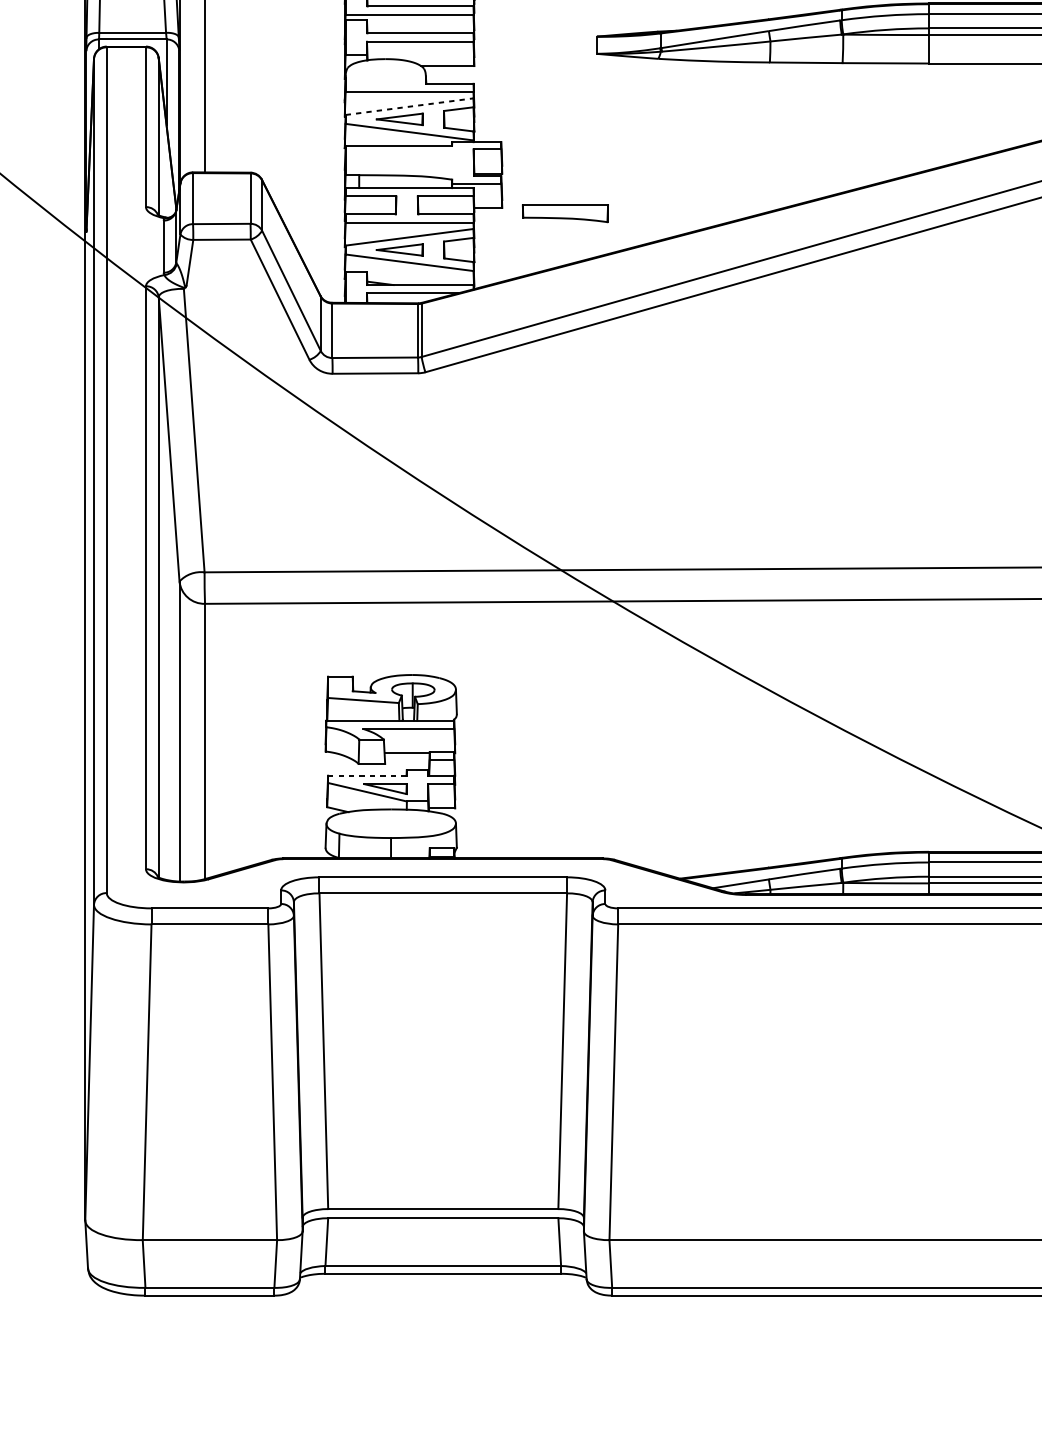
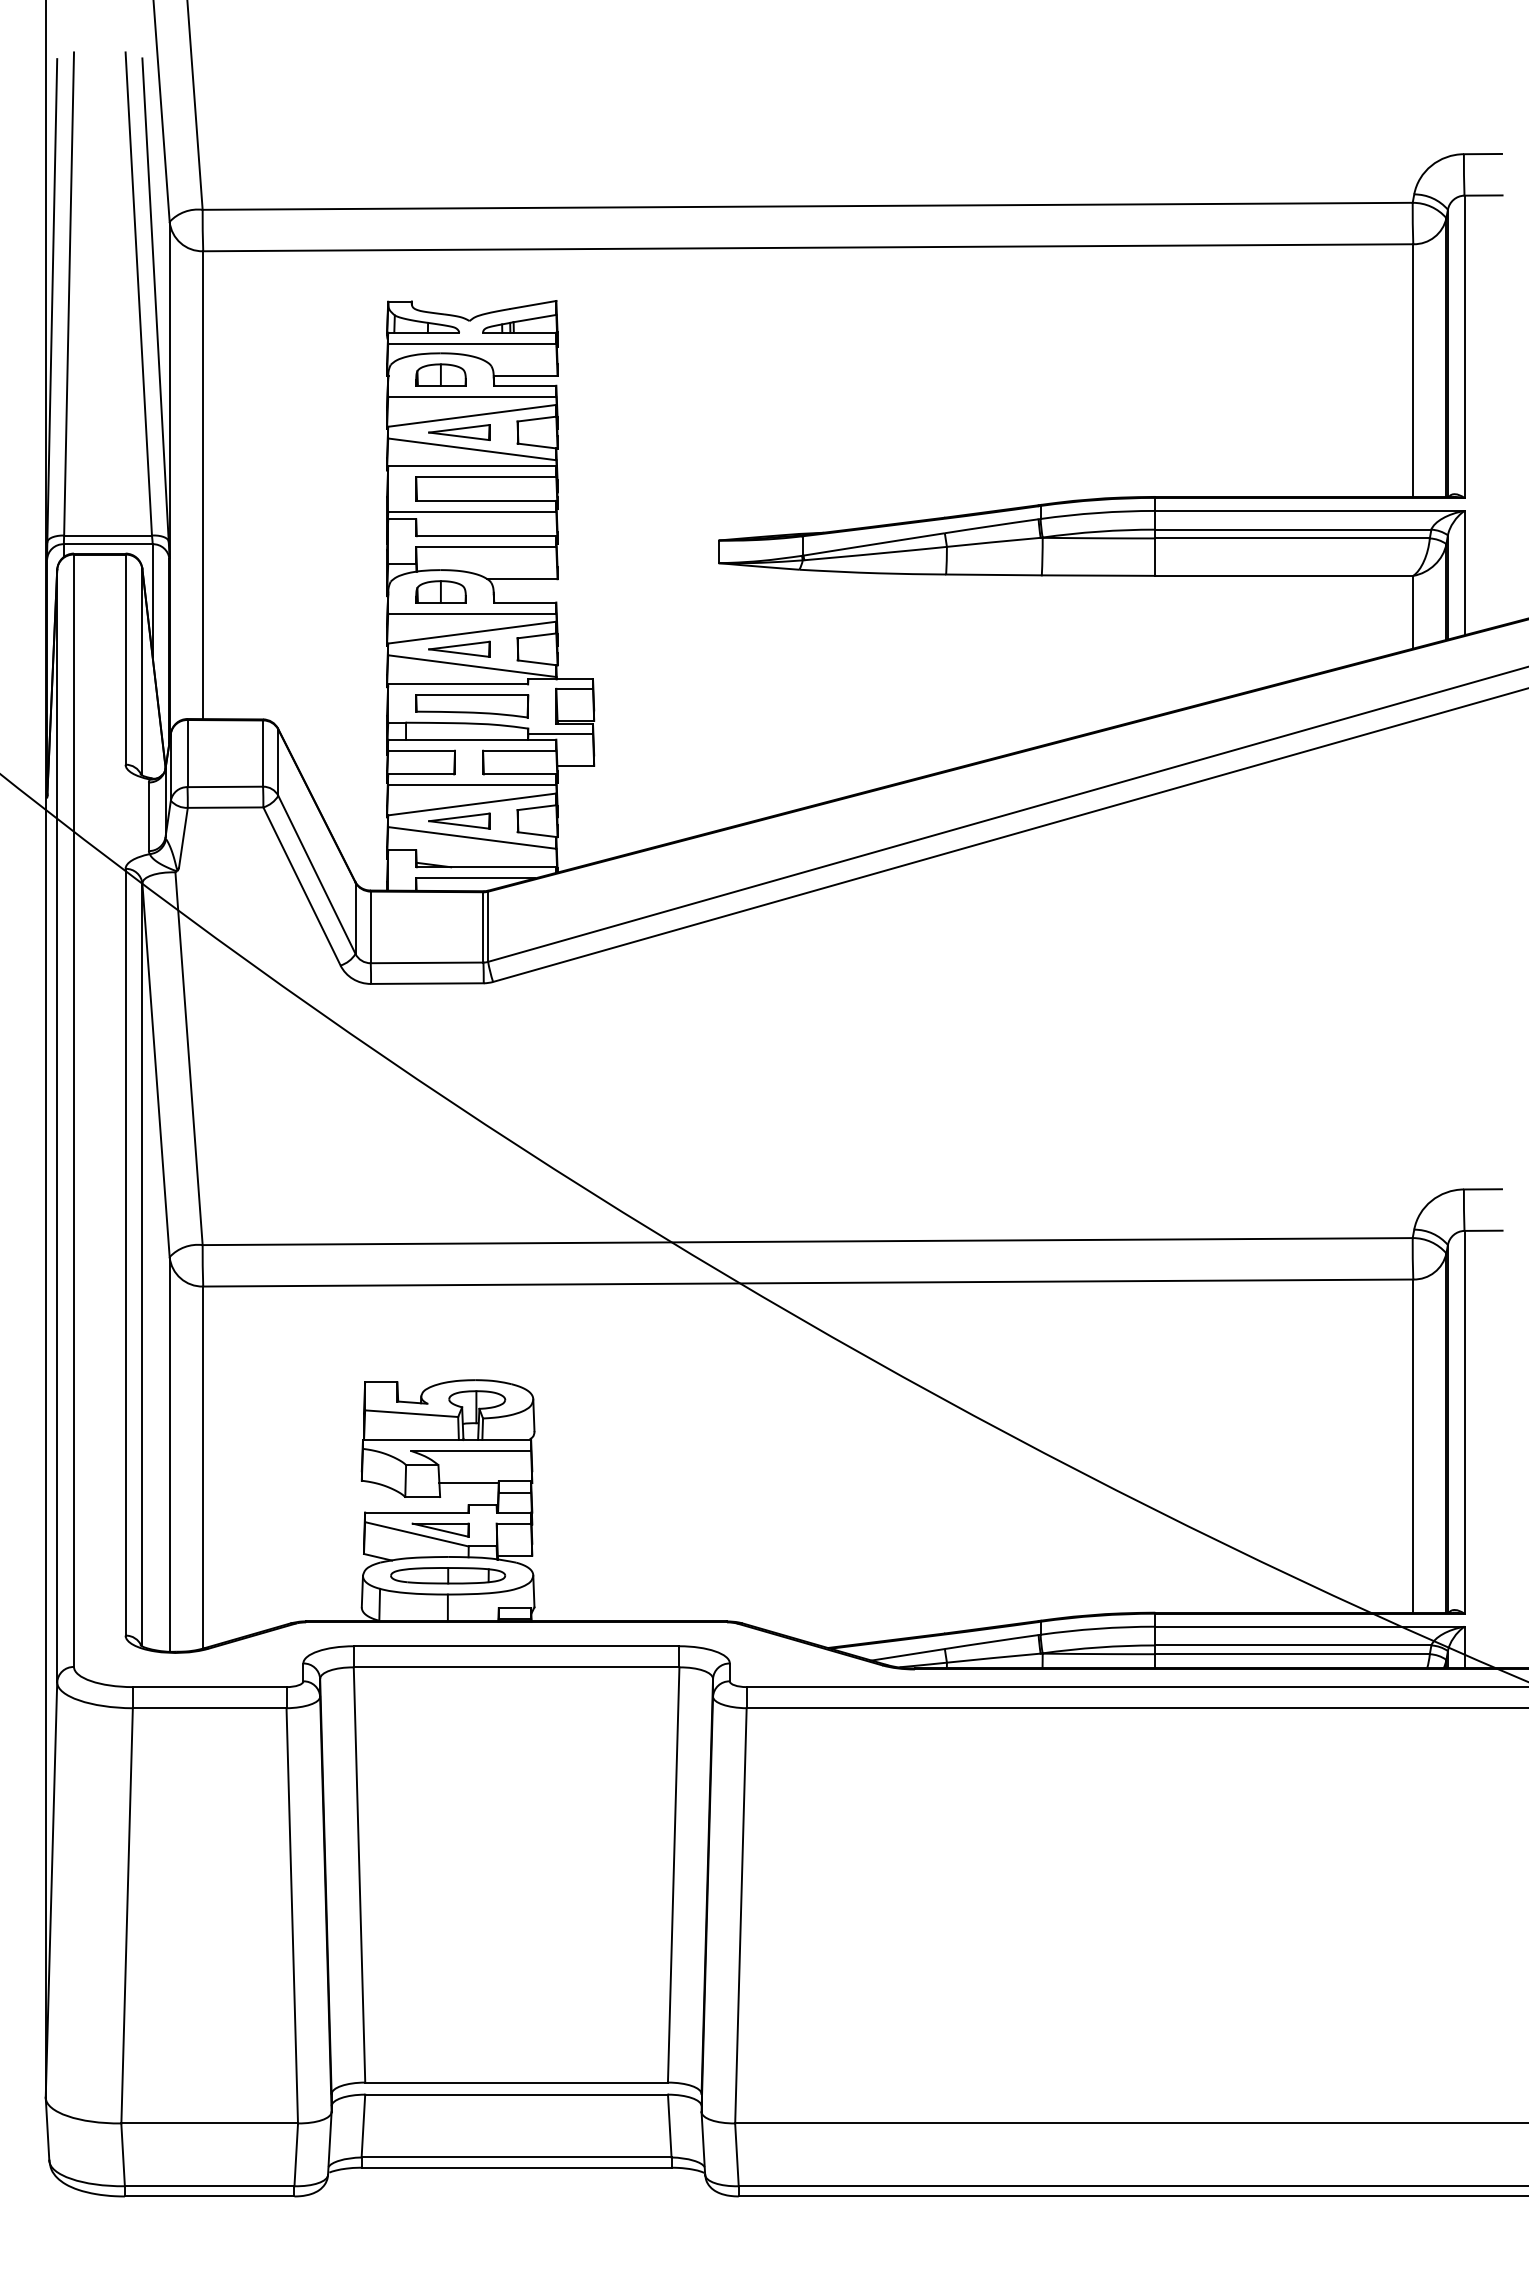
part: (385, 75) -> (440, 591), added
line: (409, 106) -> (472, 632), dashed -> solid
part: (565, 213) -> (472, 706), moved
line: (367, 775) -> (416, 1512), dashed -> solid
part: (391, 823) -> (448, 1575), added

